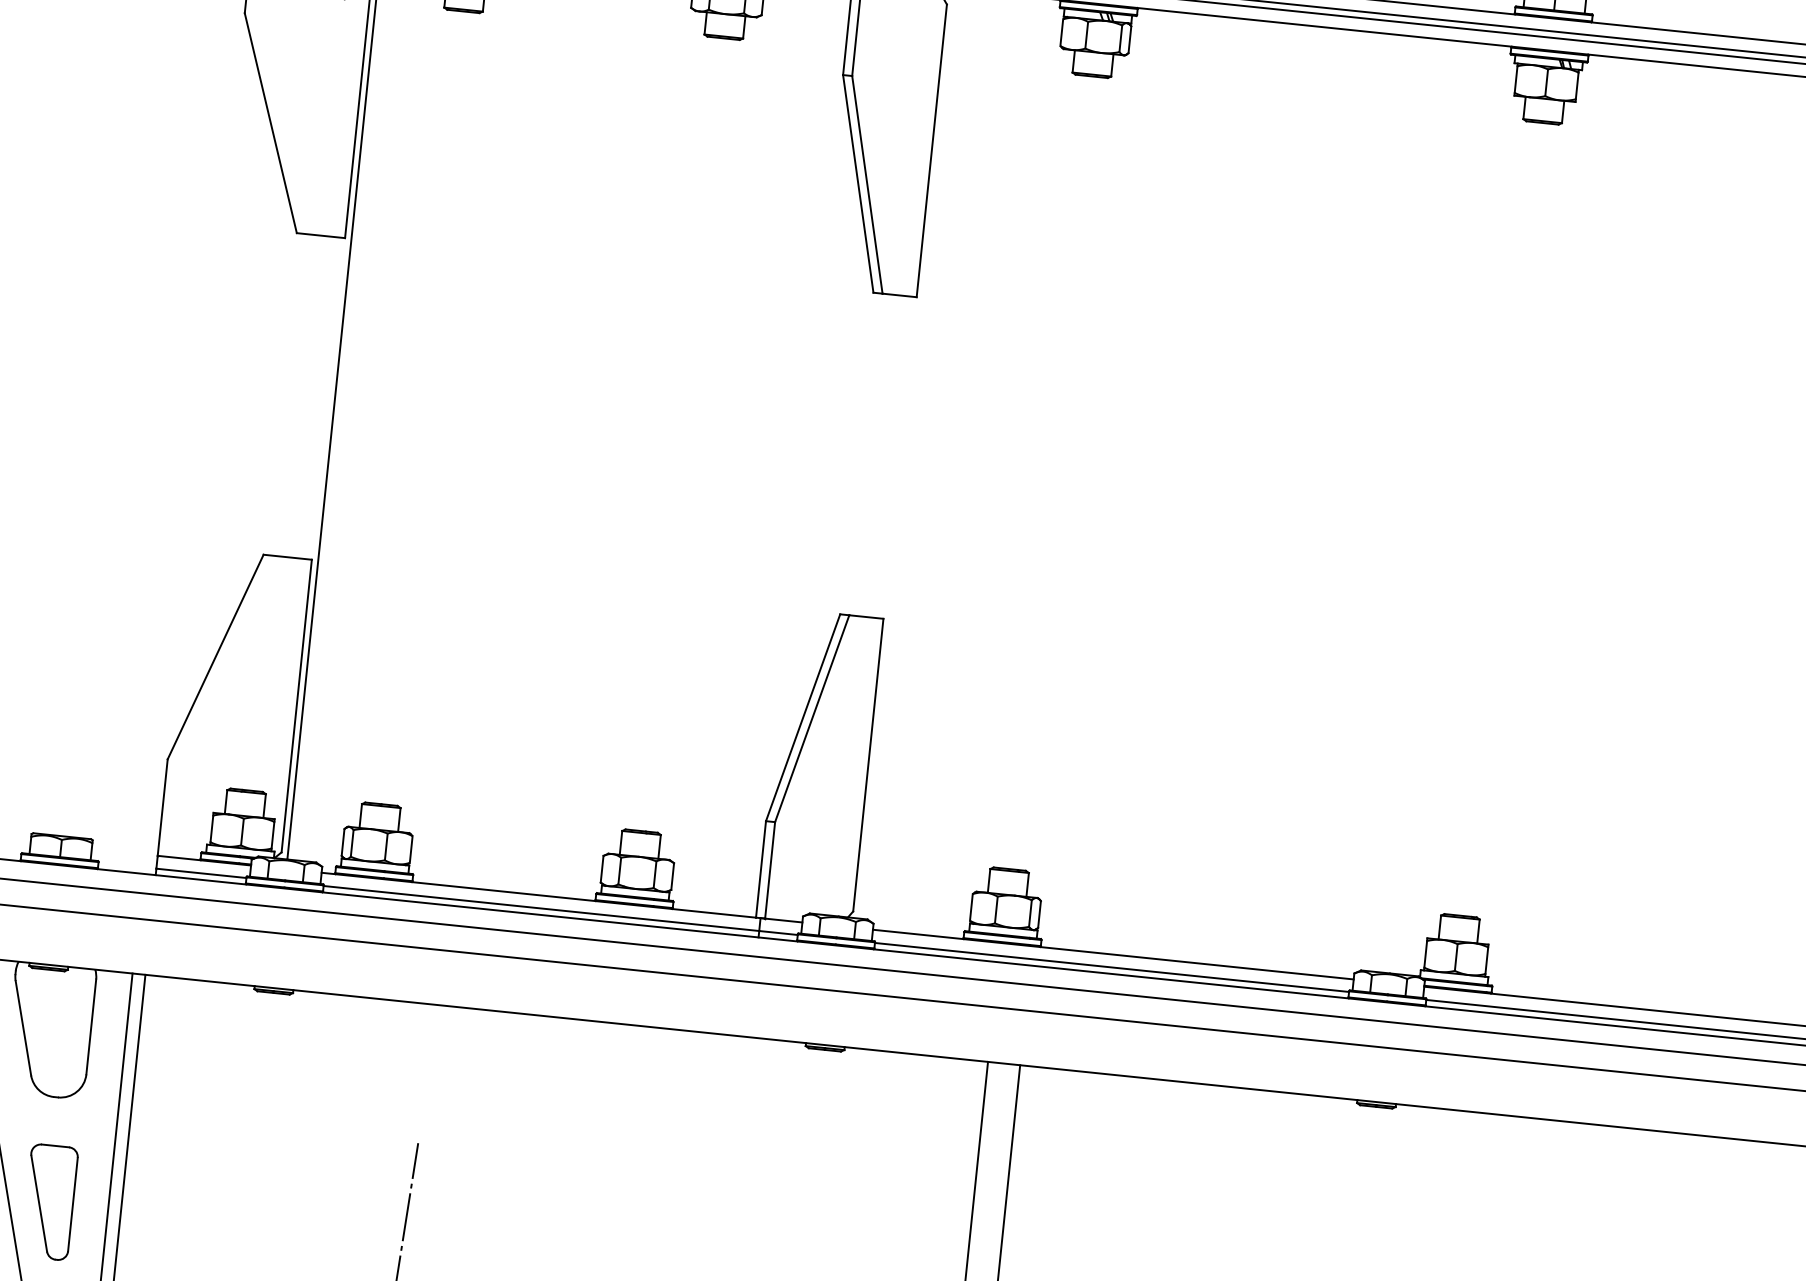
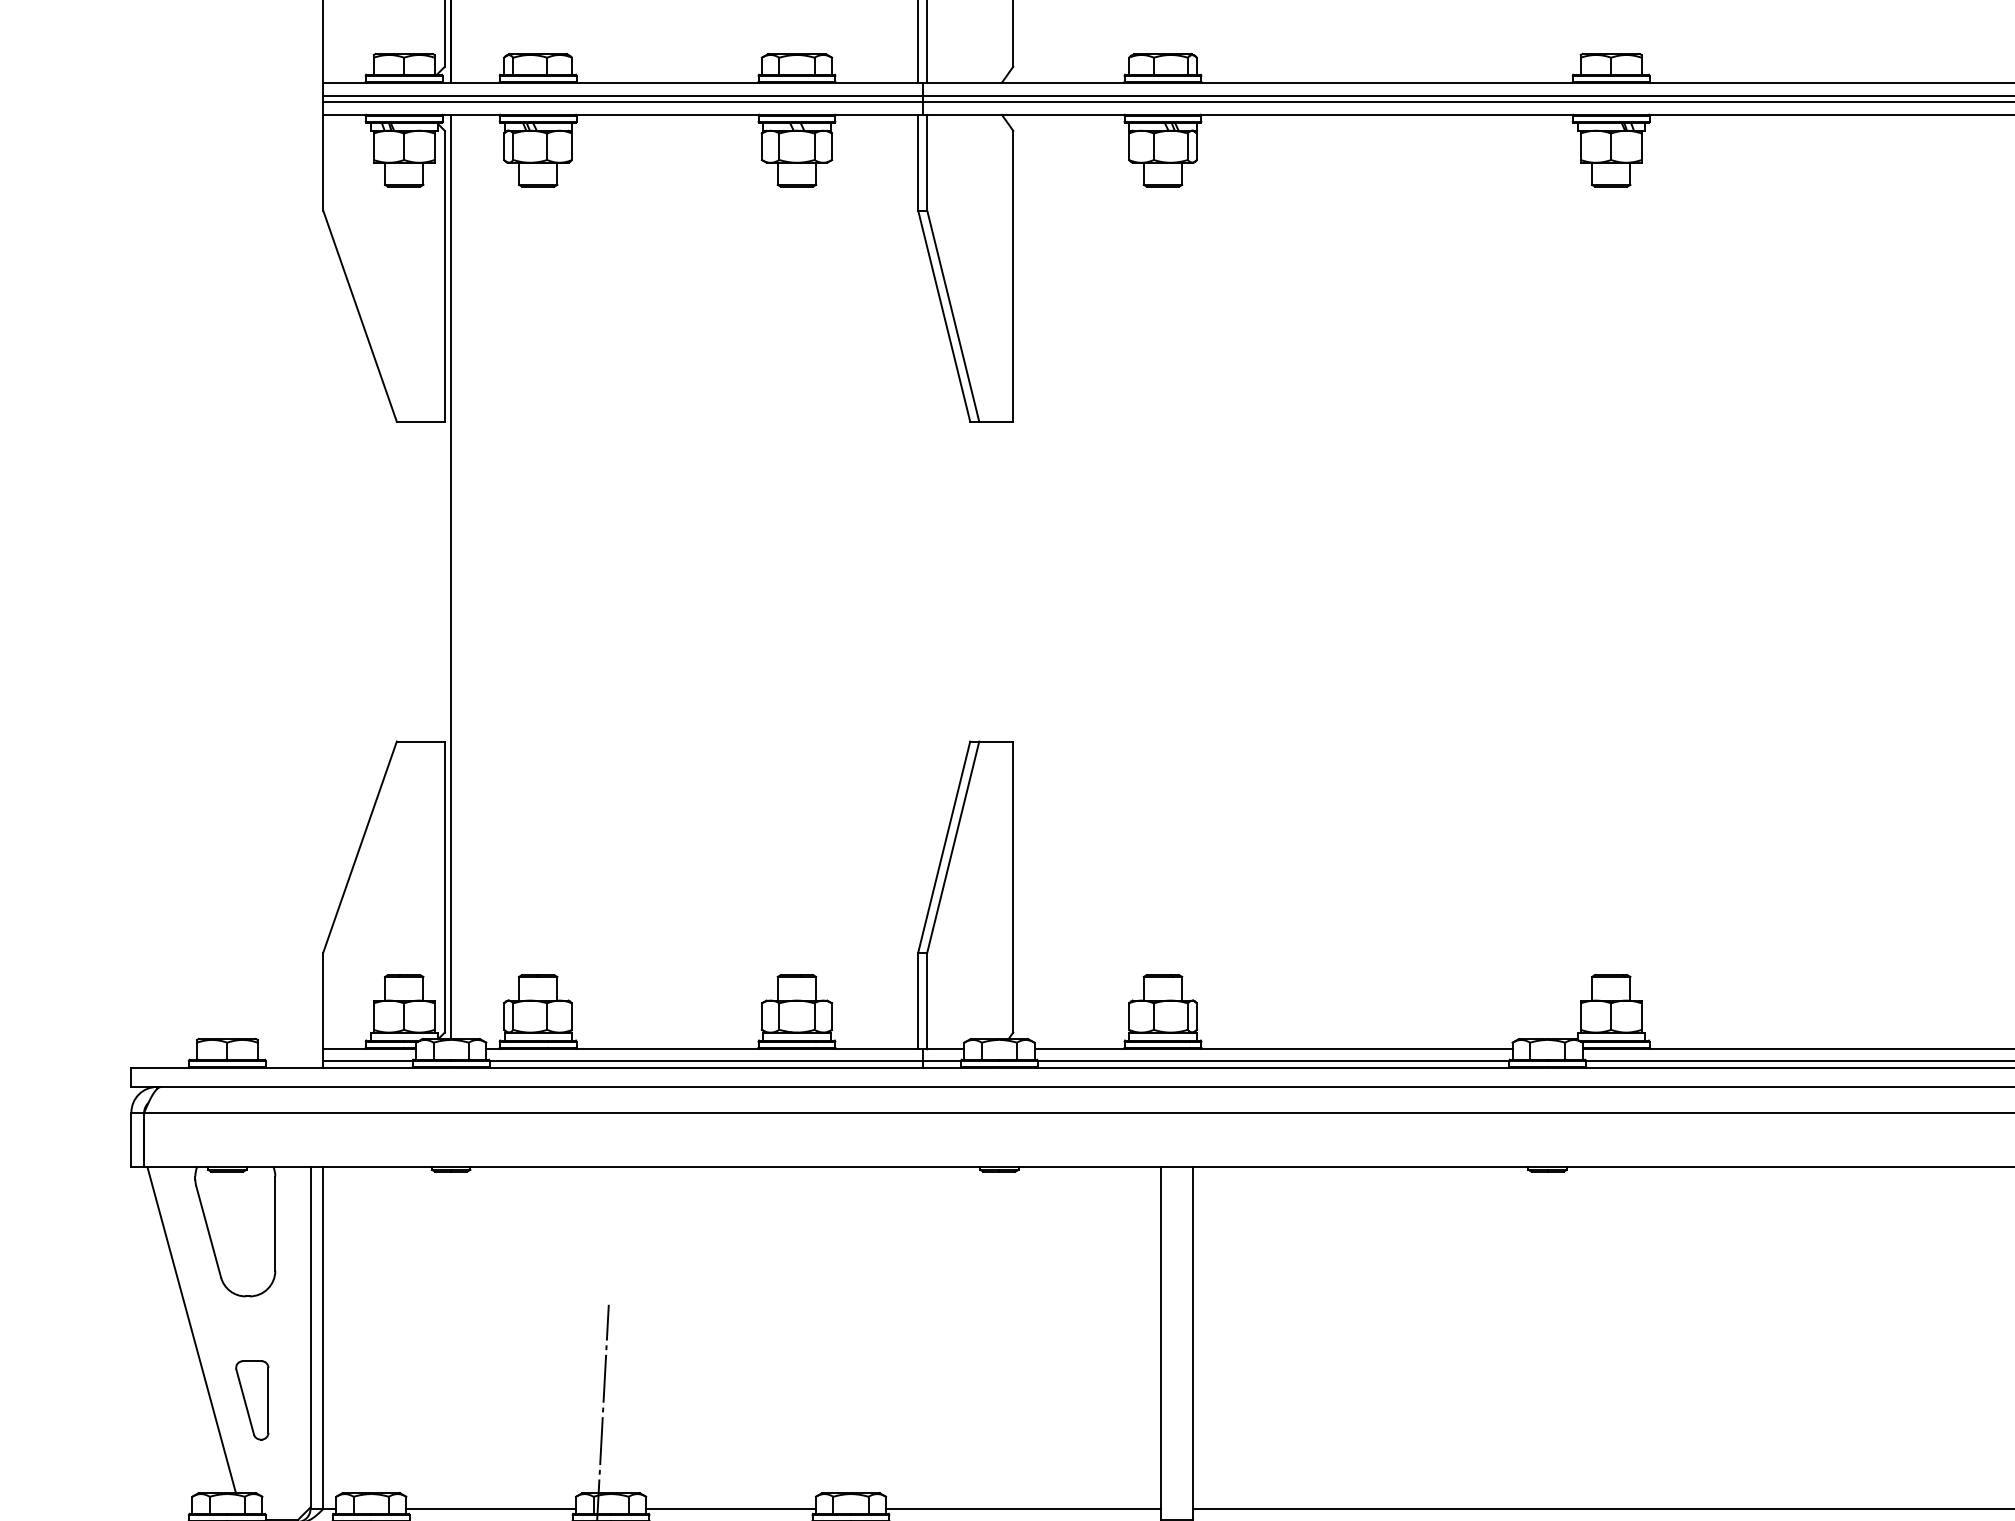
part: (49, 1202) -> (252, 1400), size x0.7

